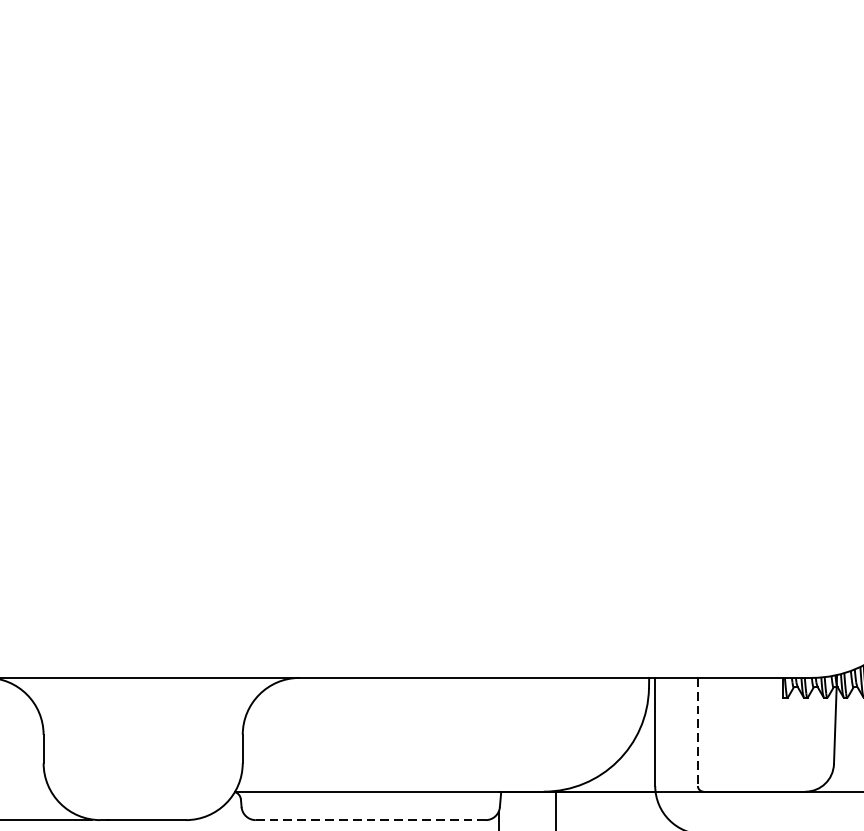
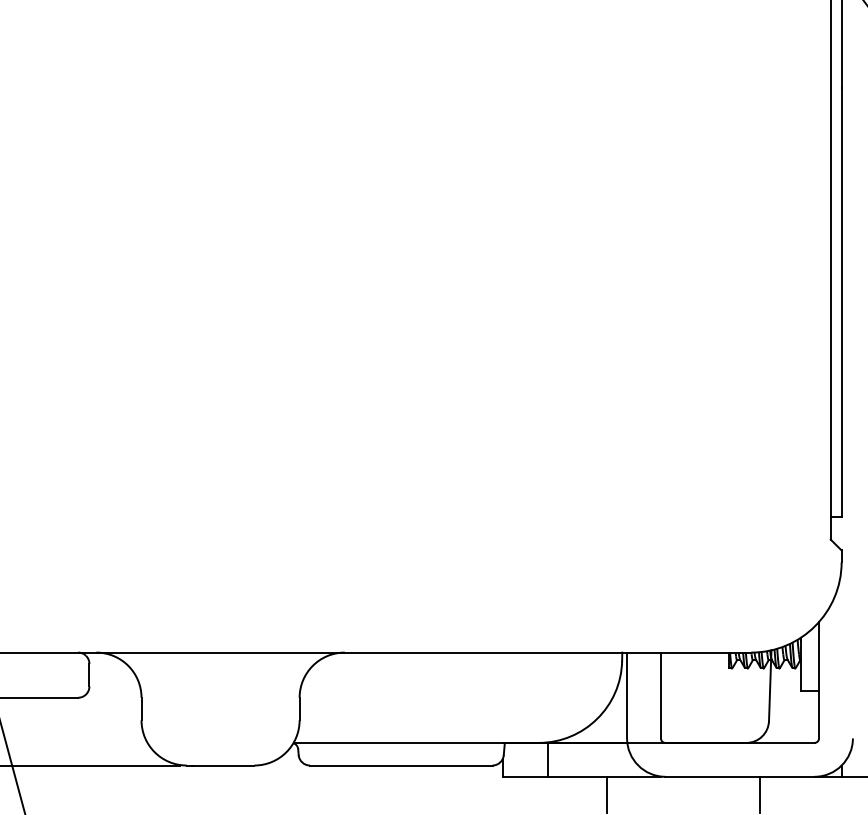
line: (697, 731) -> (660, 695), dashed -> solid
line: (371, 820) -> (401, 765), dashed -> solid

